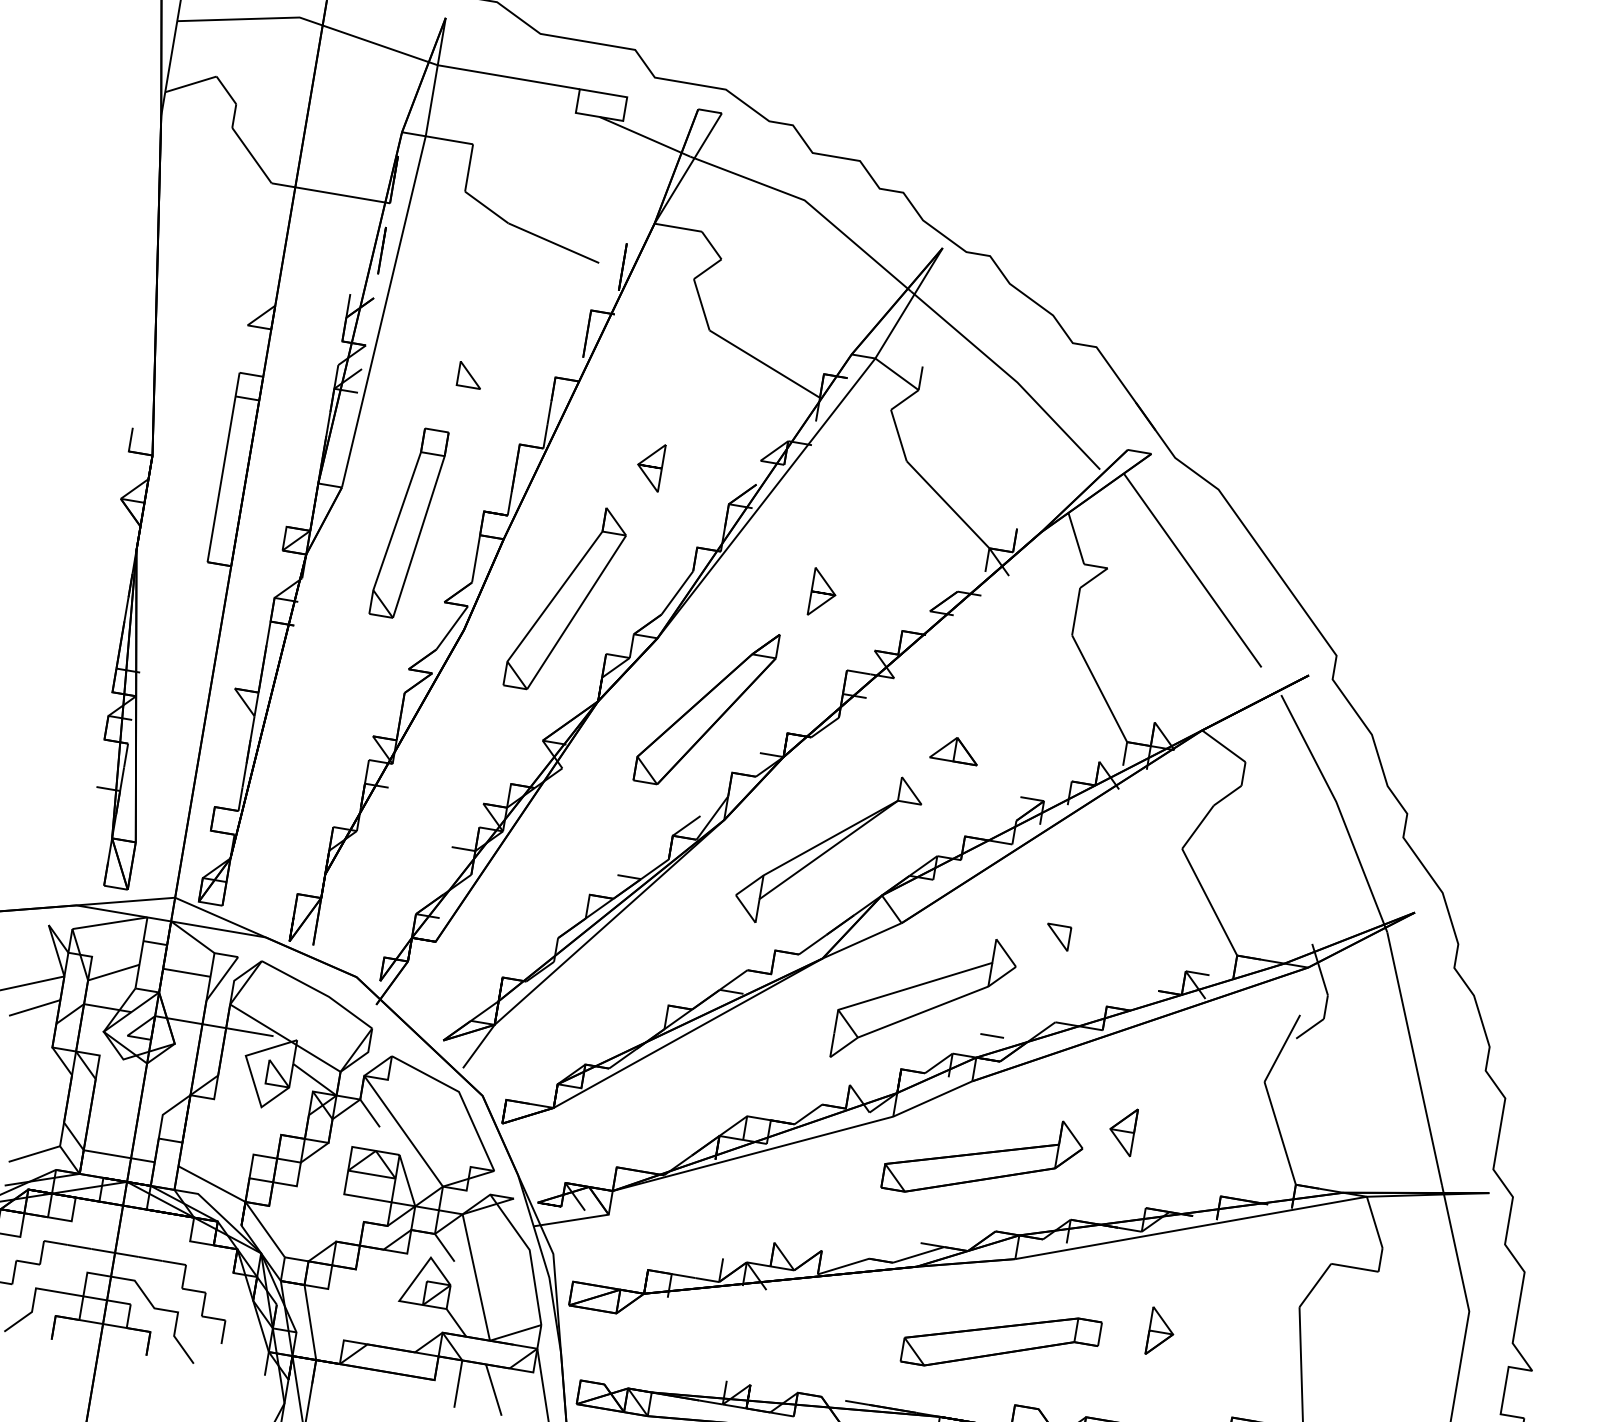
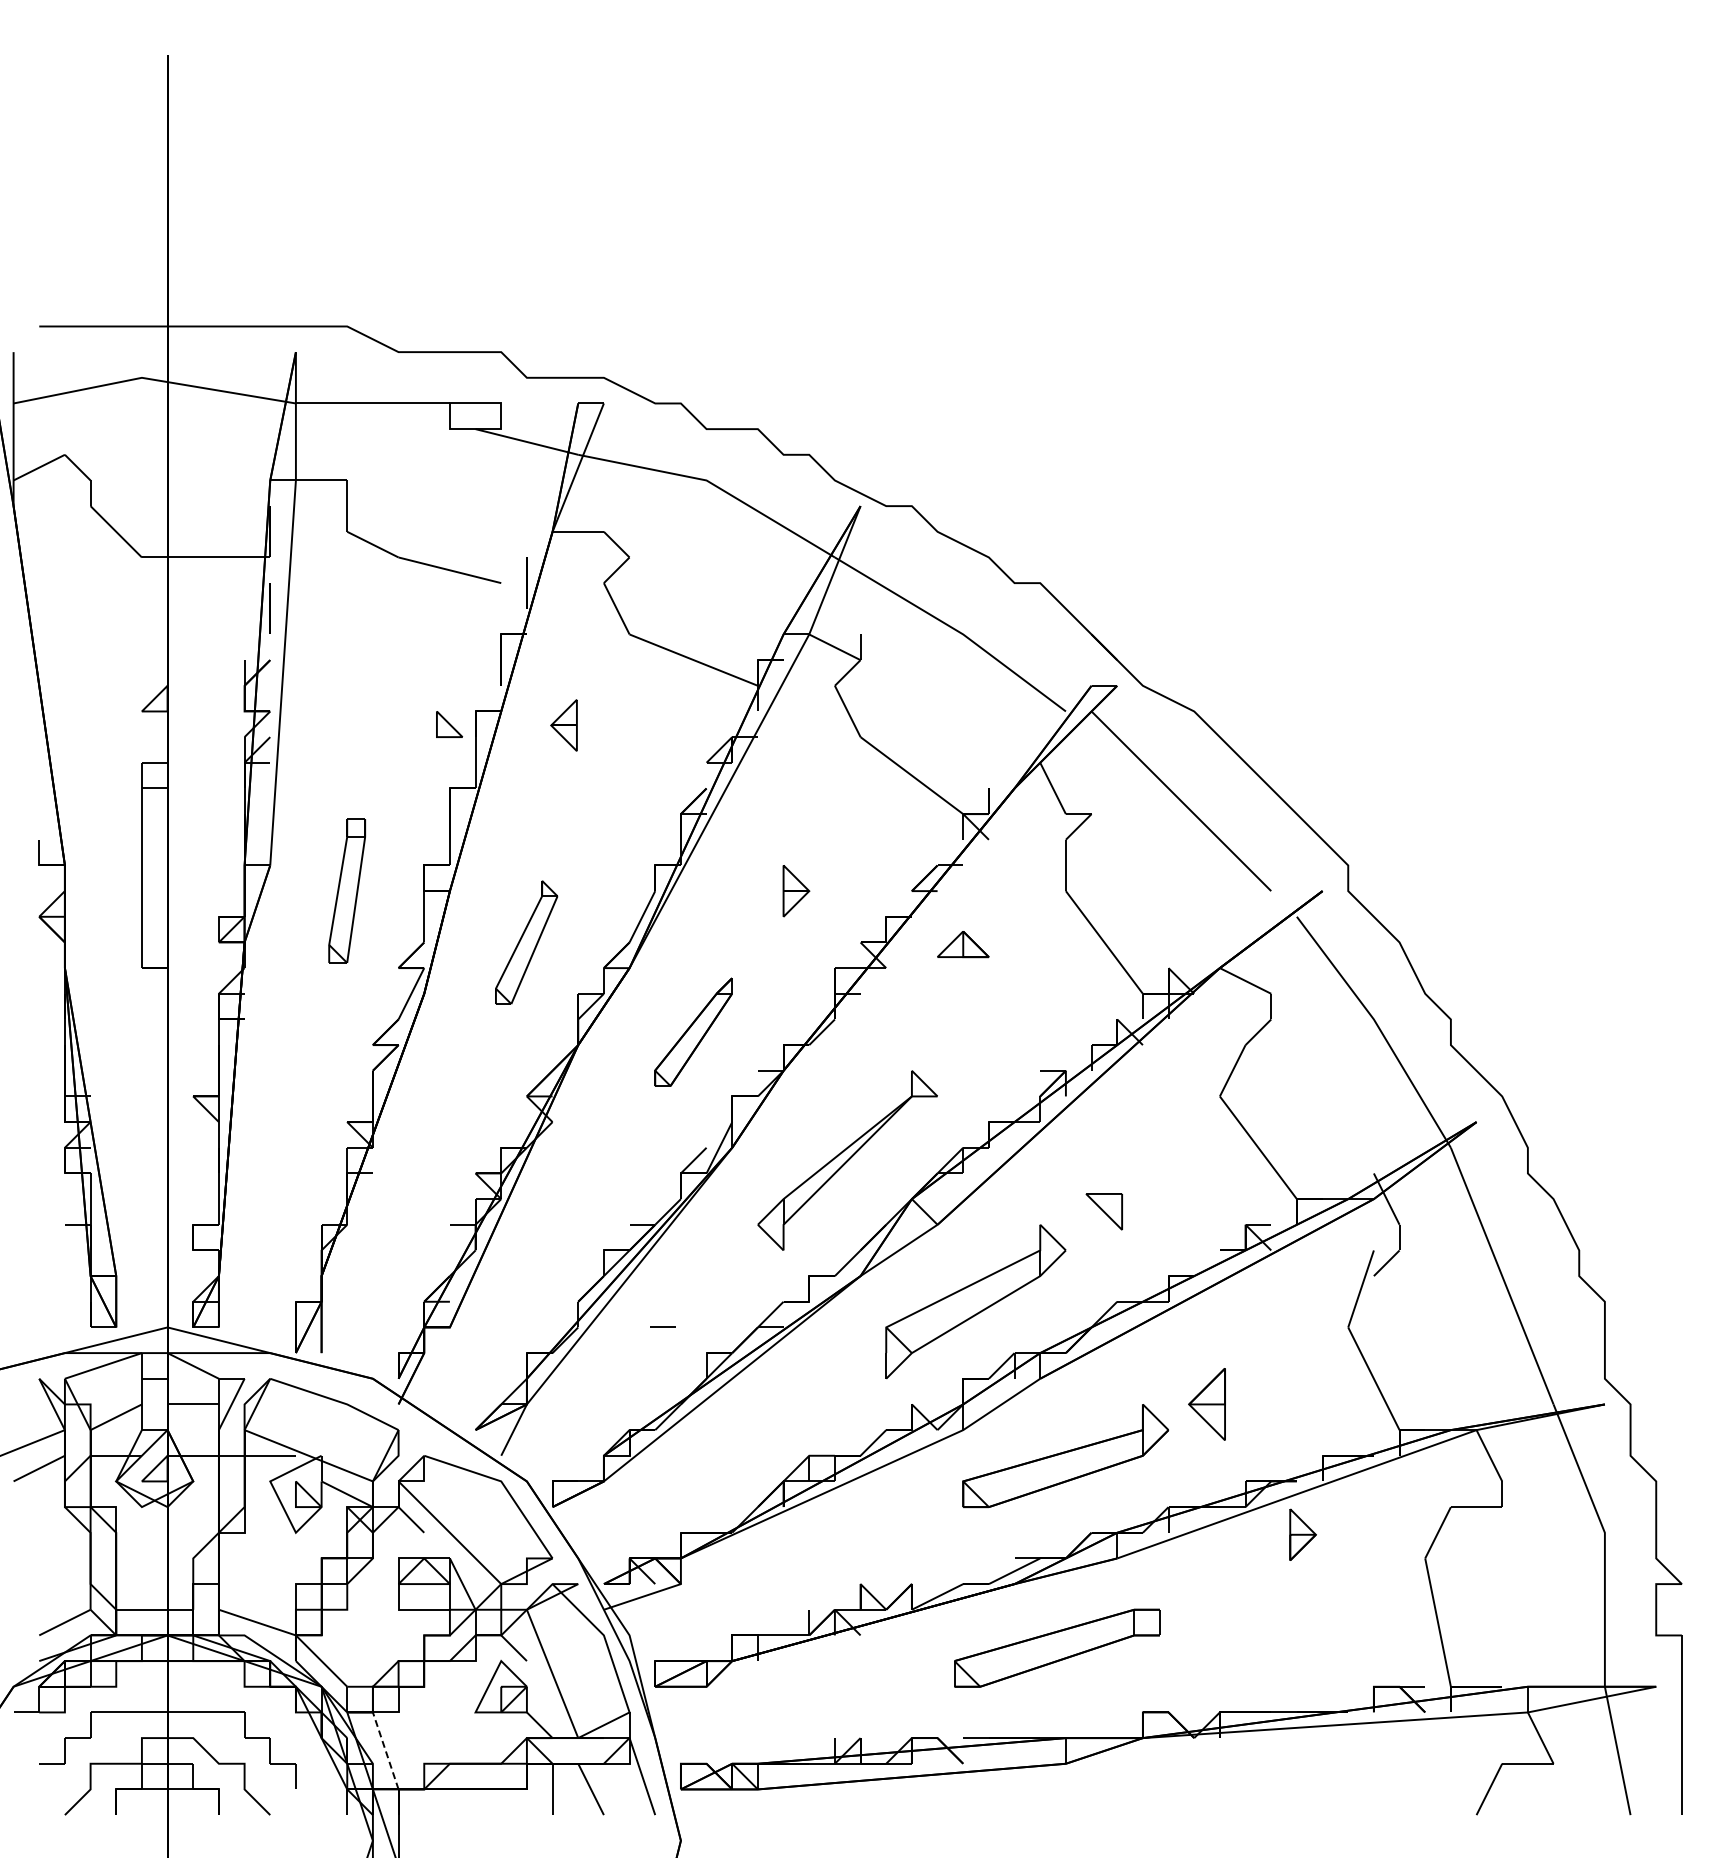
part: (470, 375) -> (449, 724), moved
part: (649, 466) -> (563, 725), moved
part: (408, 522) -> (346, 890), size x0.7
part: (566, 598) -> (526, 942), size x0.6
part: (706, 706) -> (693, 1031), size x0.6
part: (955, 749) -> (963, 944), moved
part: (1057, 936) -> (1104, 1211), size x1.4
line: (991, 1034) -> (662, 1326), moved
part: (1121, 1130) -> (1206, 1404), size x1.4
line: (310, 1322) -> (385, 1750), solid -> dashed
part: (1160, 1332) -> (1302, 1534), moved
part: (1001, 1341) -> (1057, 1647), moved

